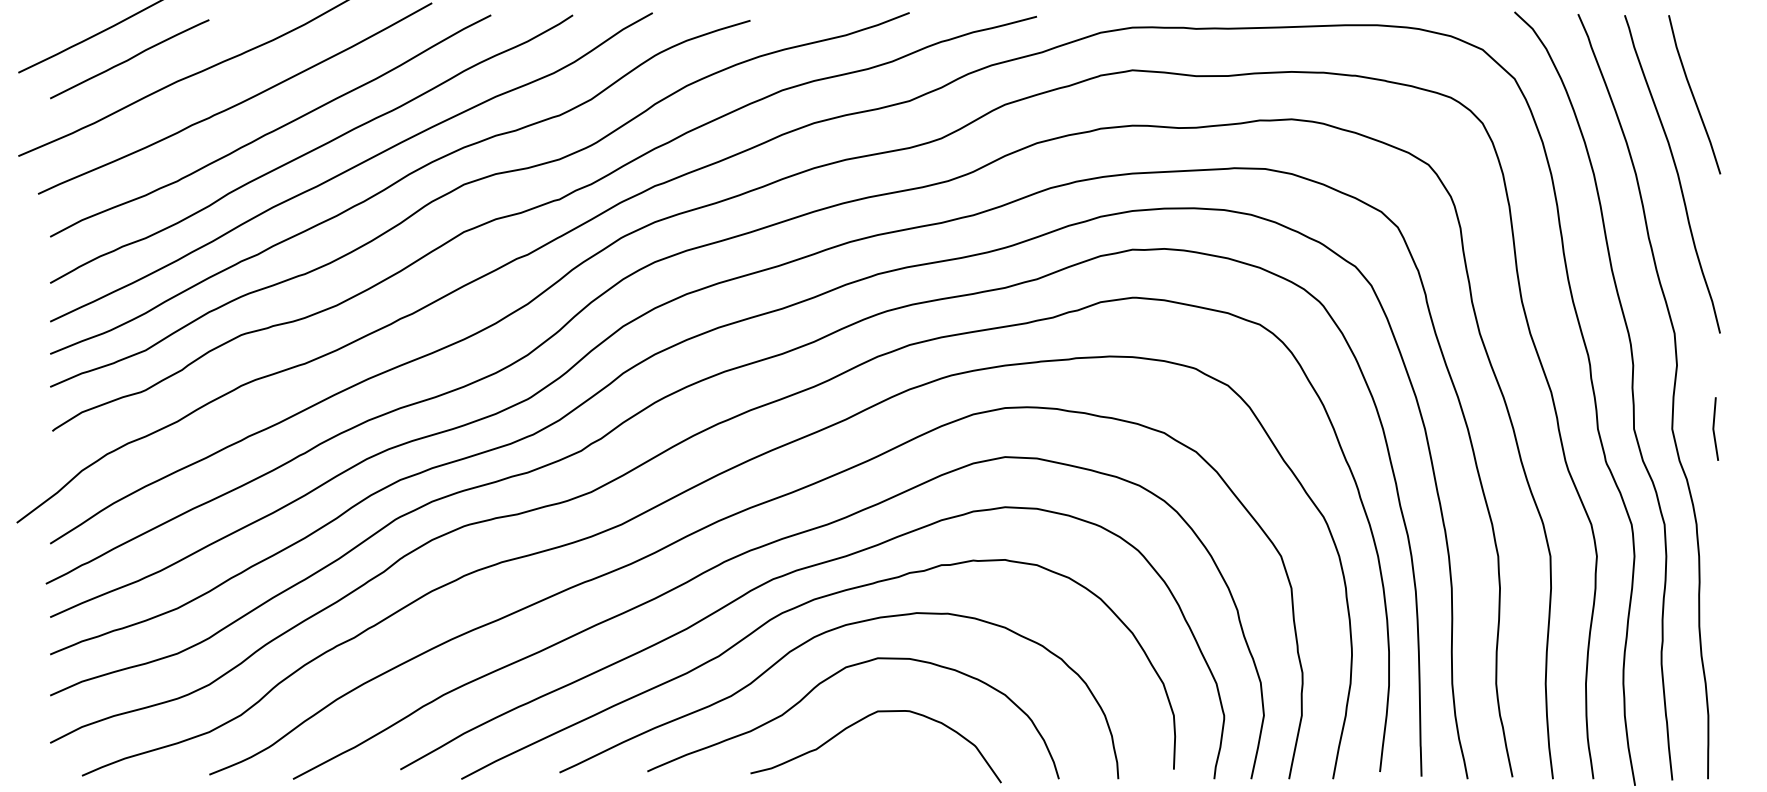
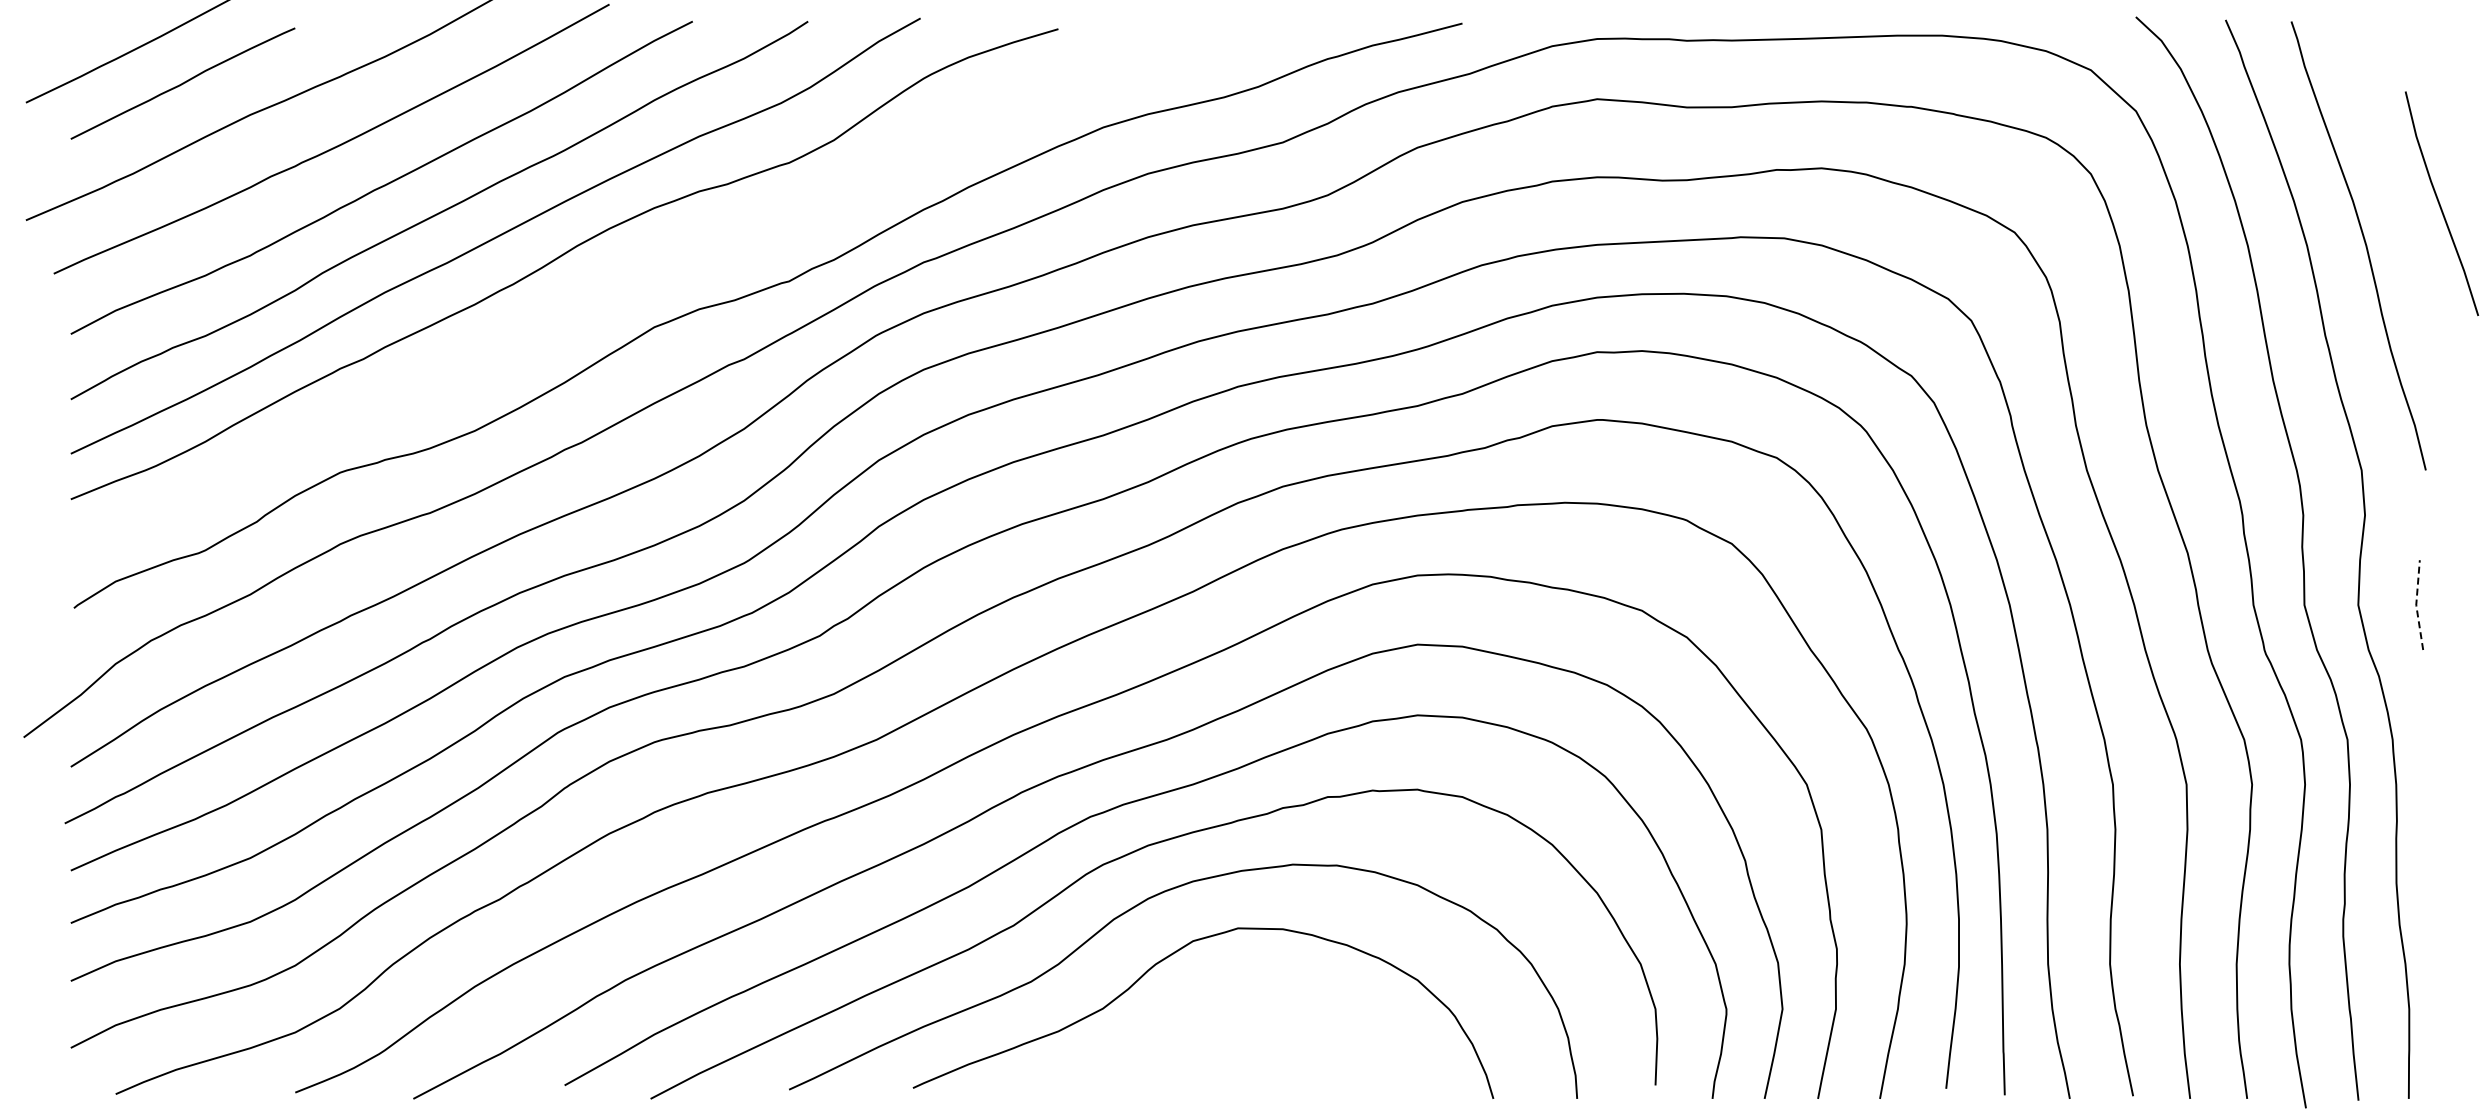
line: (1693, 94) -> (2440, 203), moved
curve: (474, 181) -> (669, 256), removed
line: (1713, 429) -> (2416, 605), solid -> dashed
curve: (862, 720) -> (1216, 1015), removed

